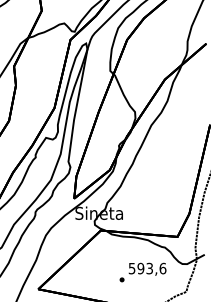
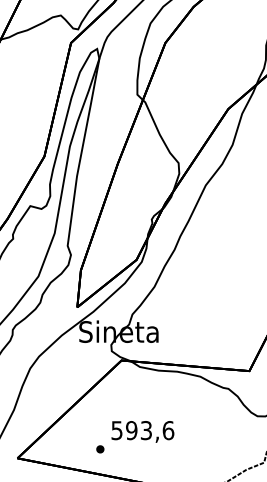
text: (142, 272) -> (134, 437), moved

